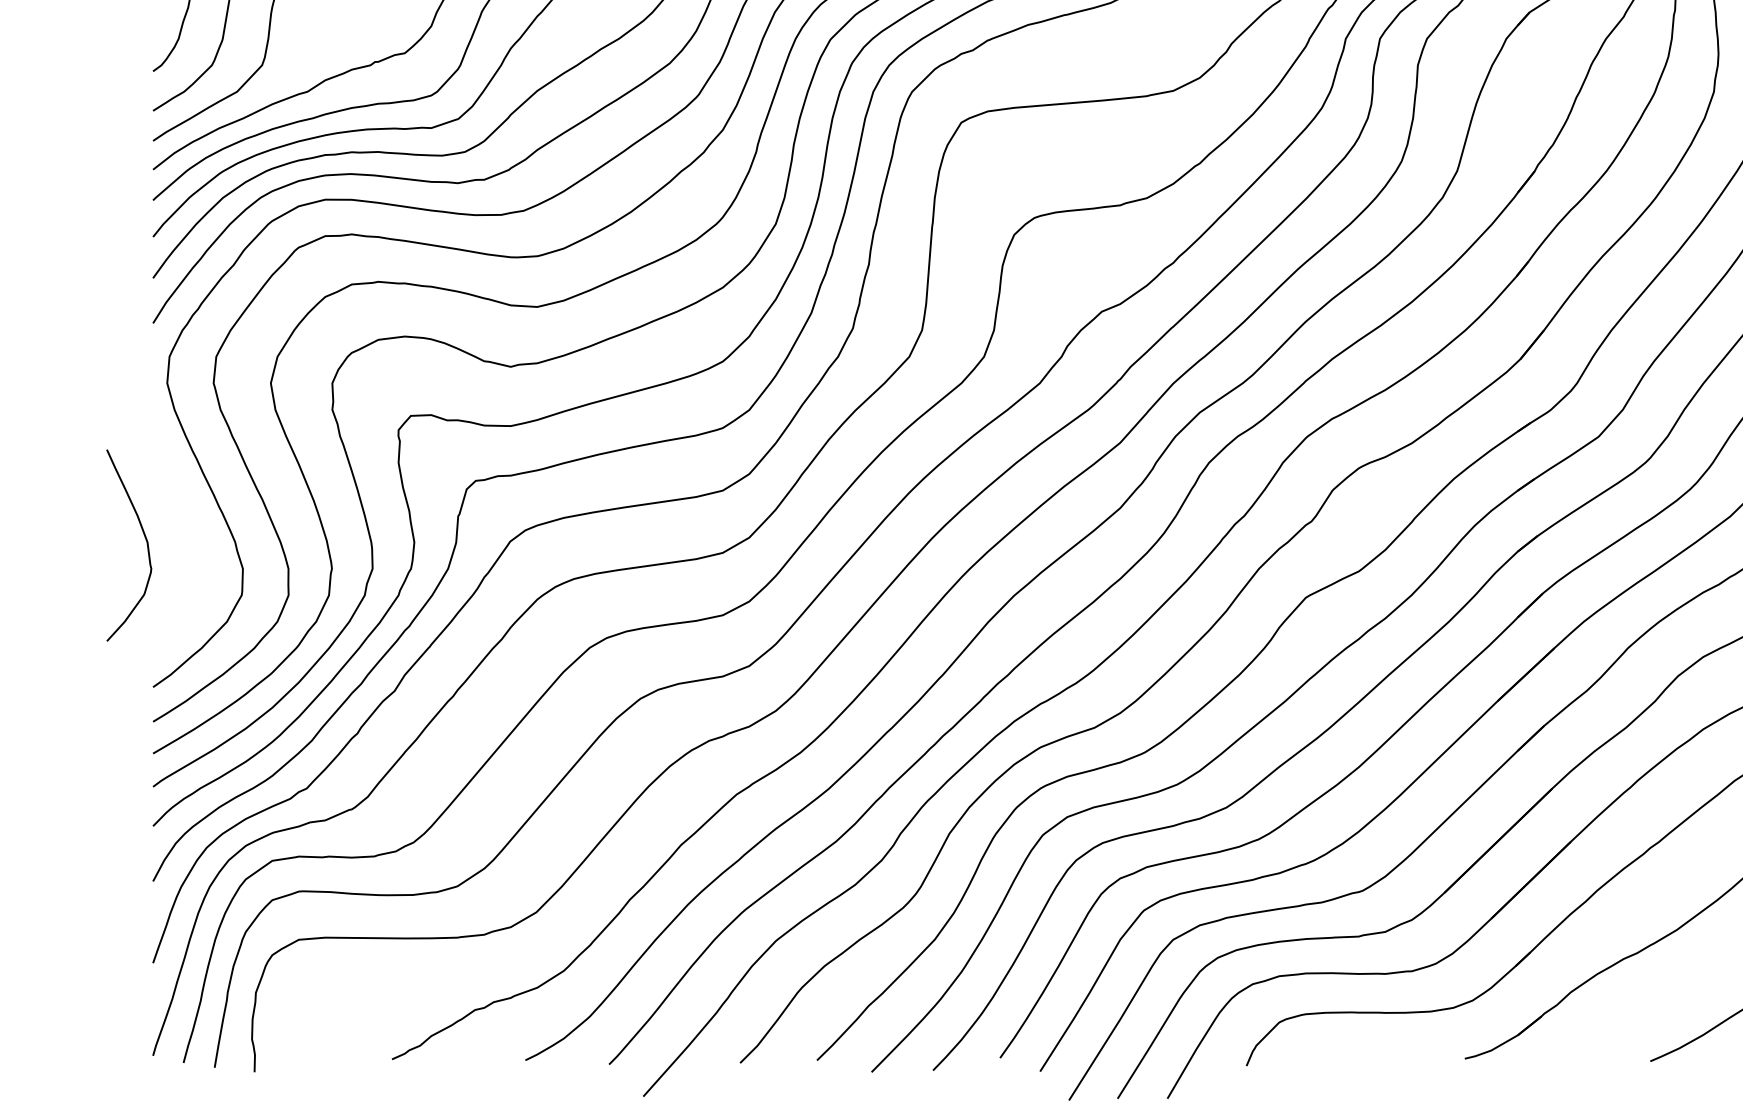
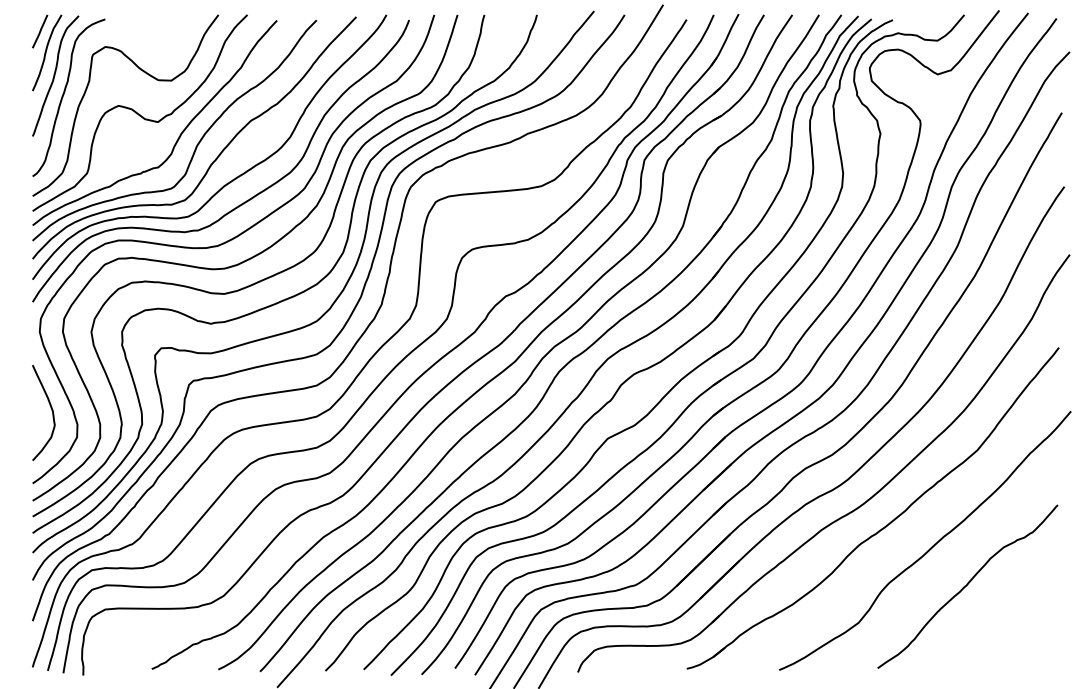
curve: (142, 536) -> (50, 408), moved

